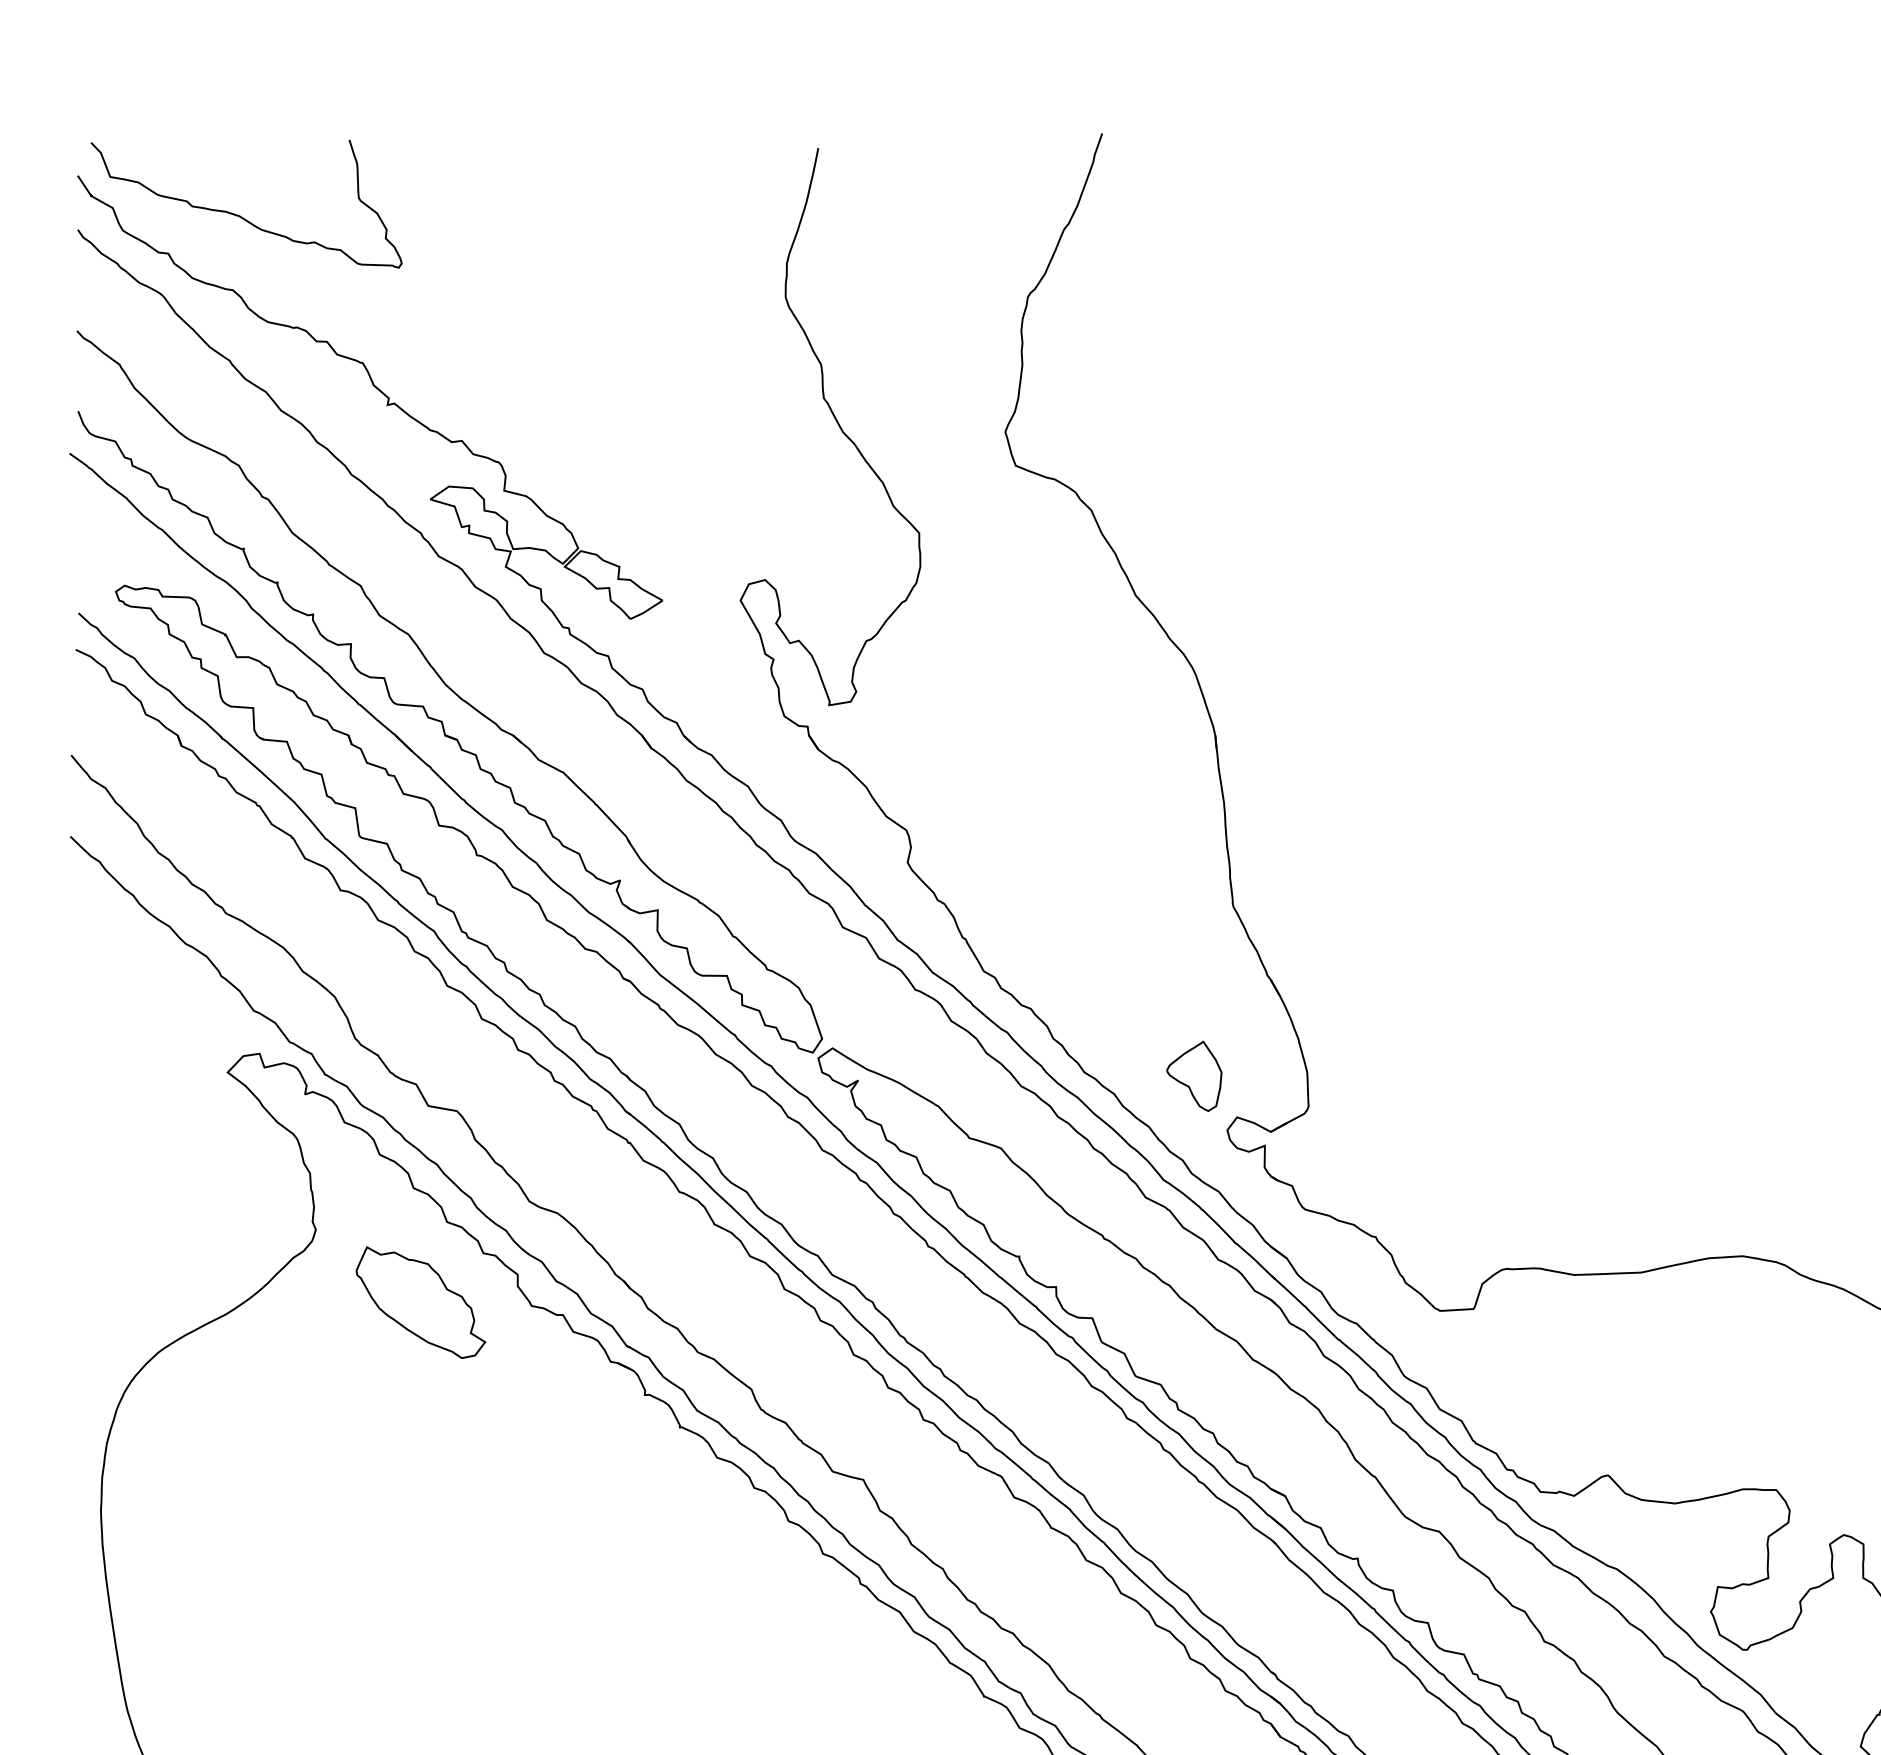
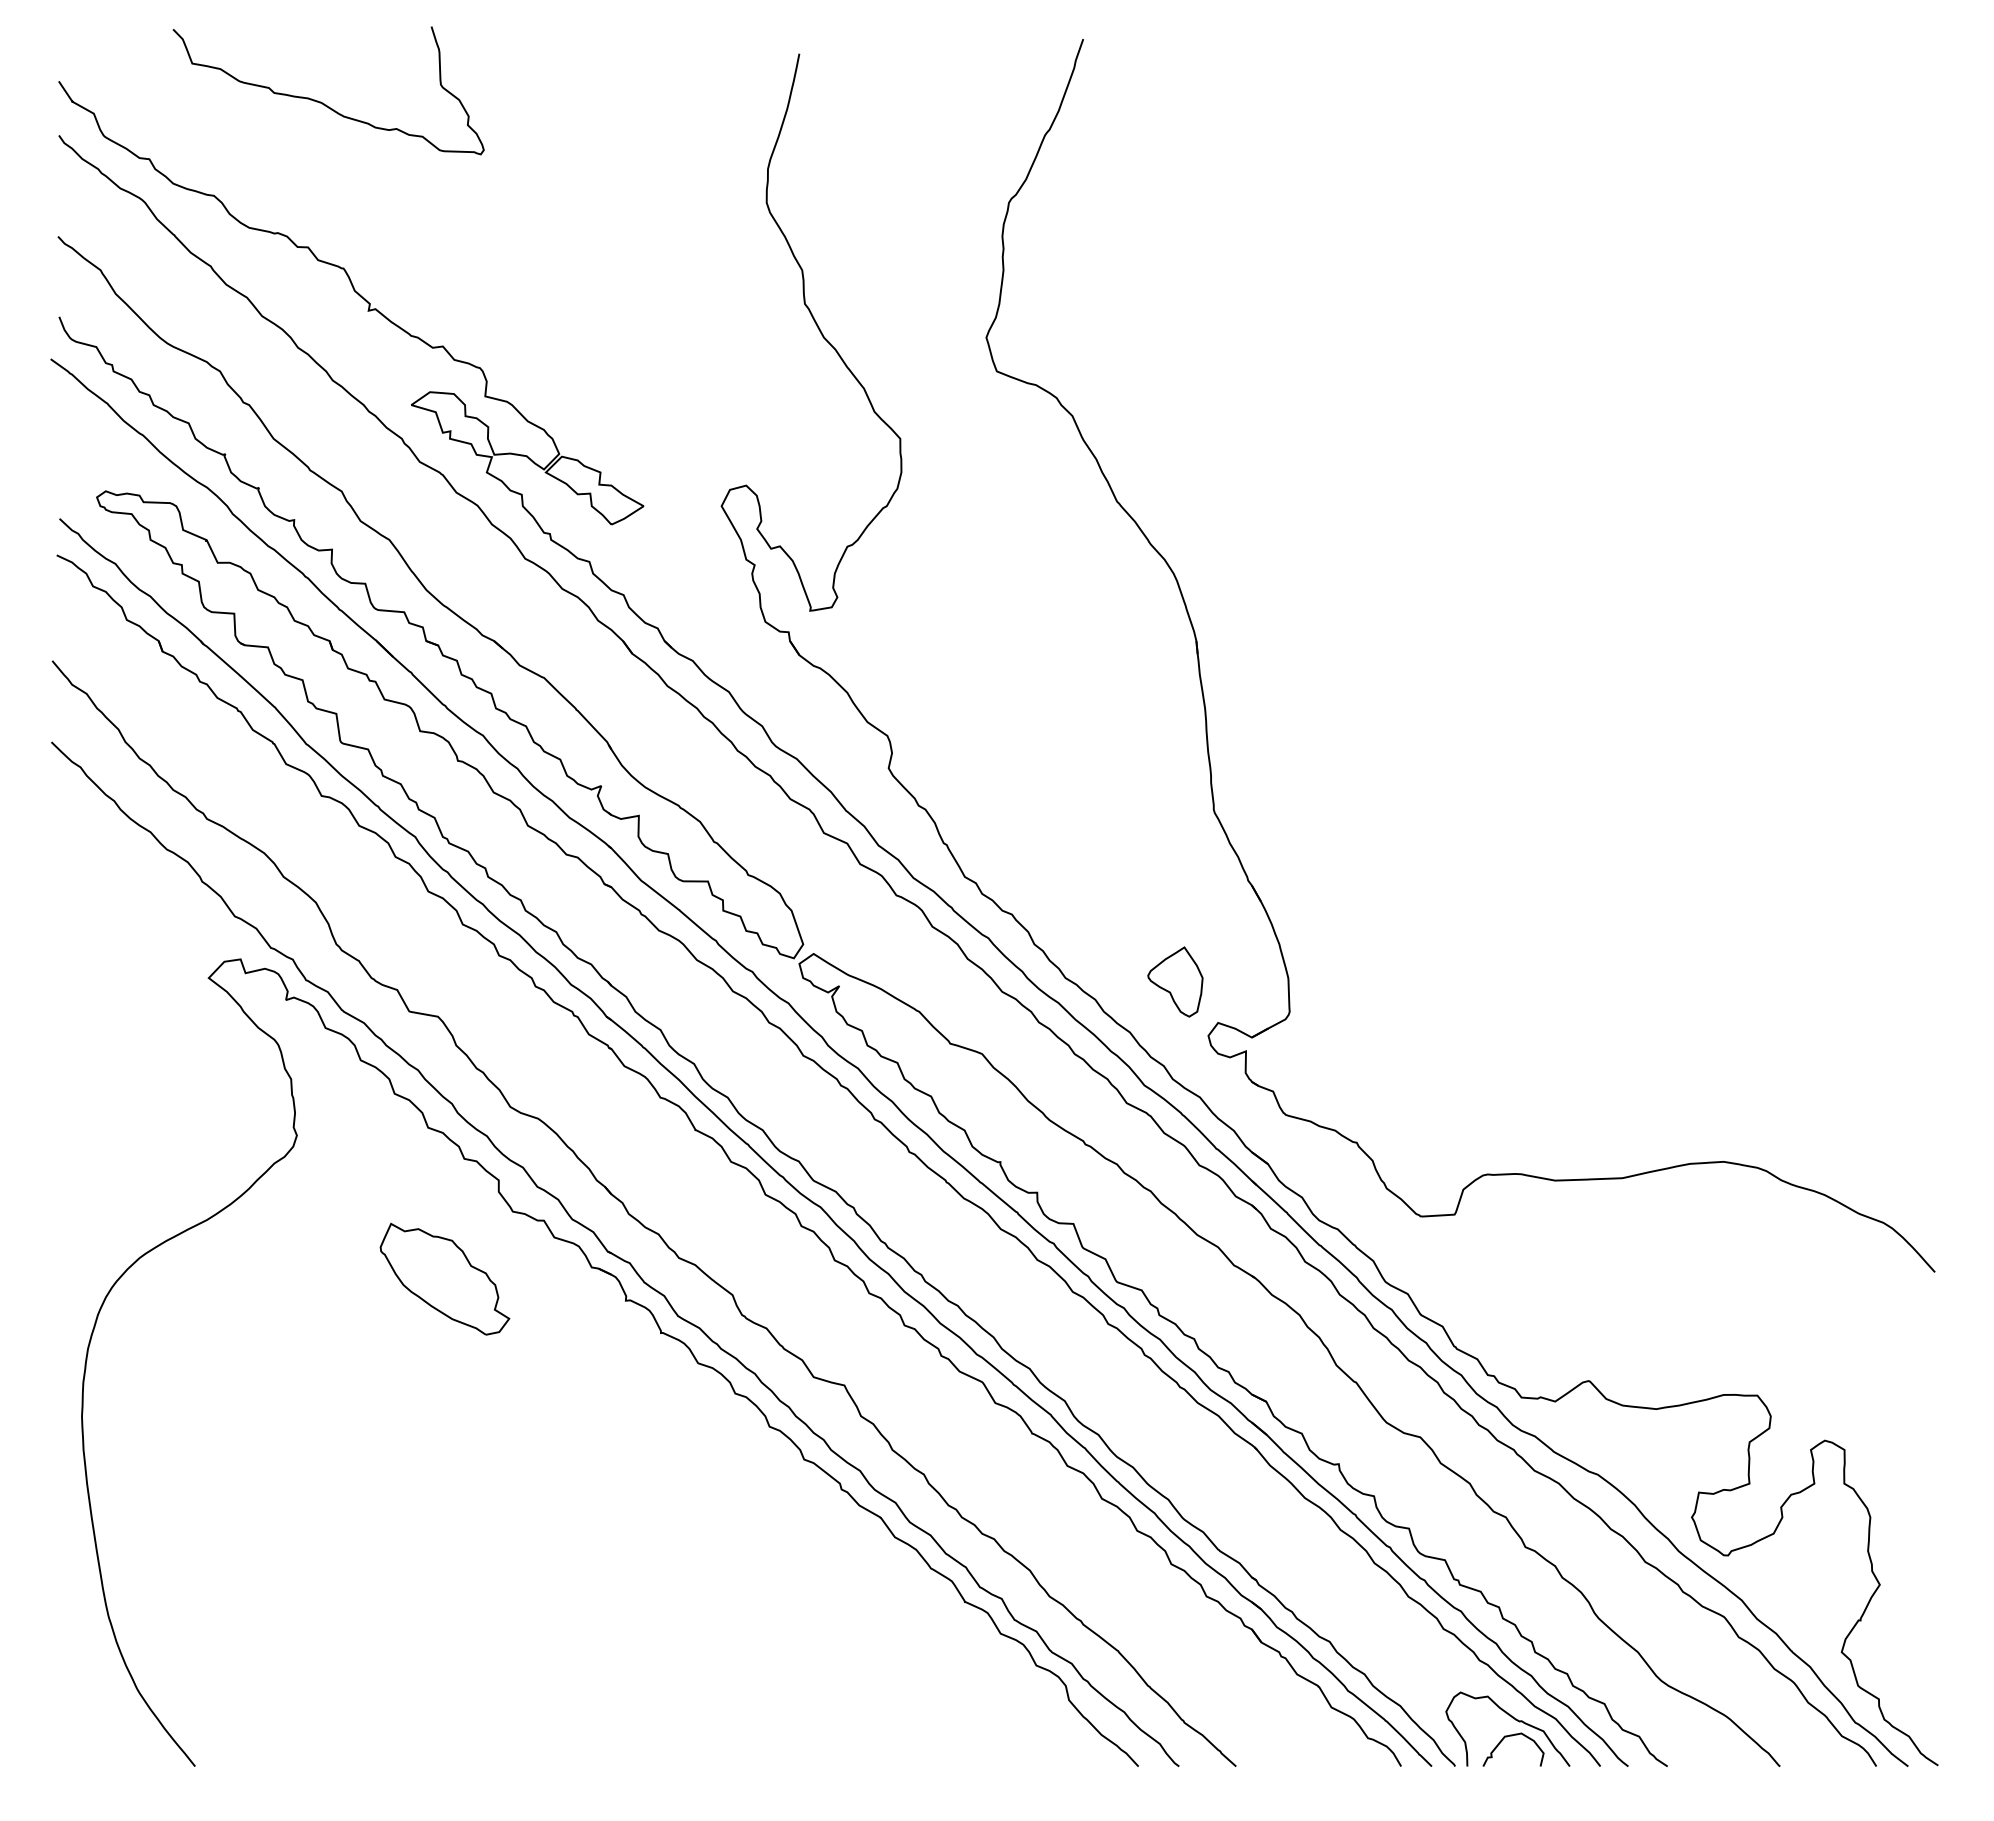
curve: (239, 214) -> (321, 101), moved
part: (420, 1301) -> (444, 1278), moved

